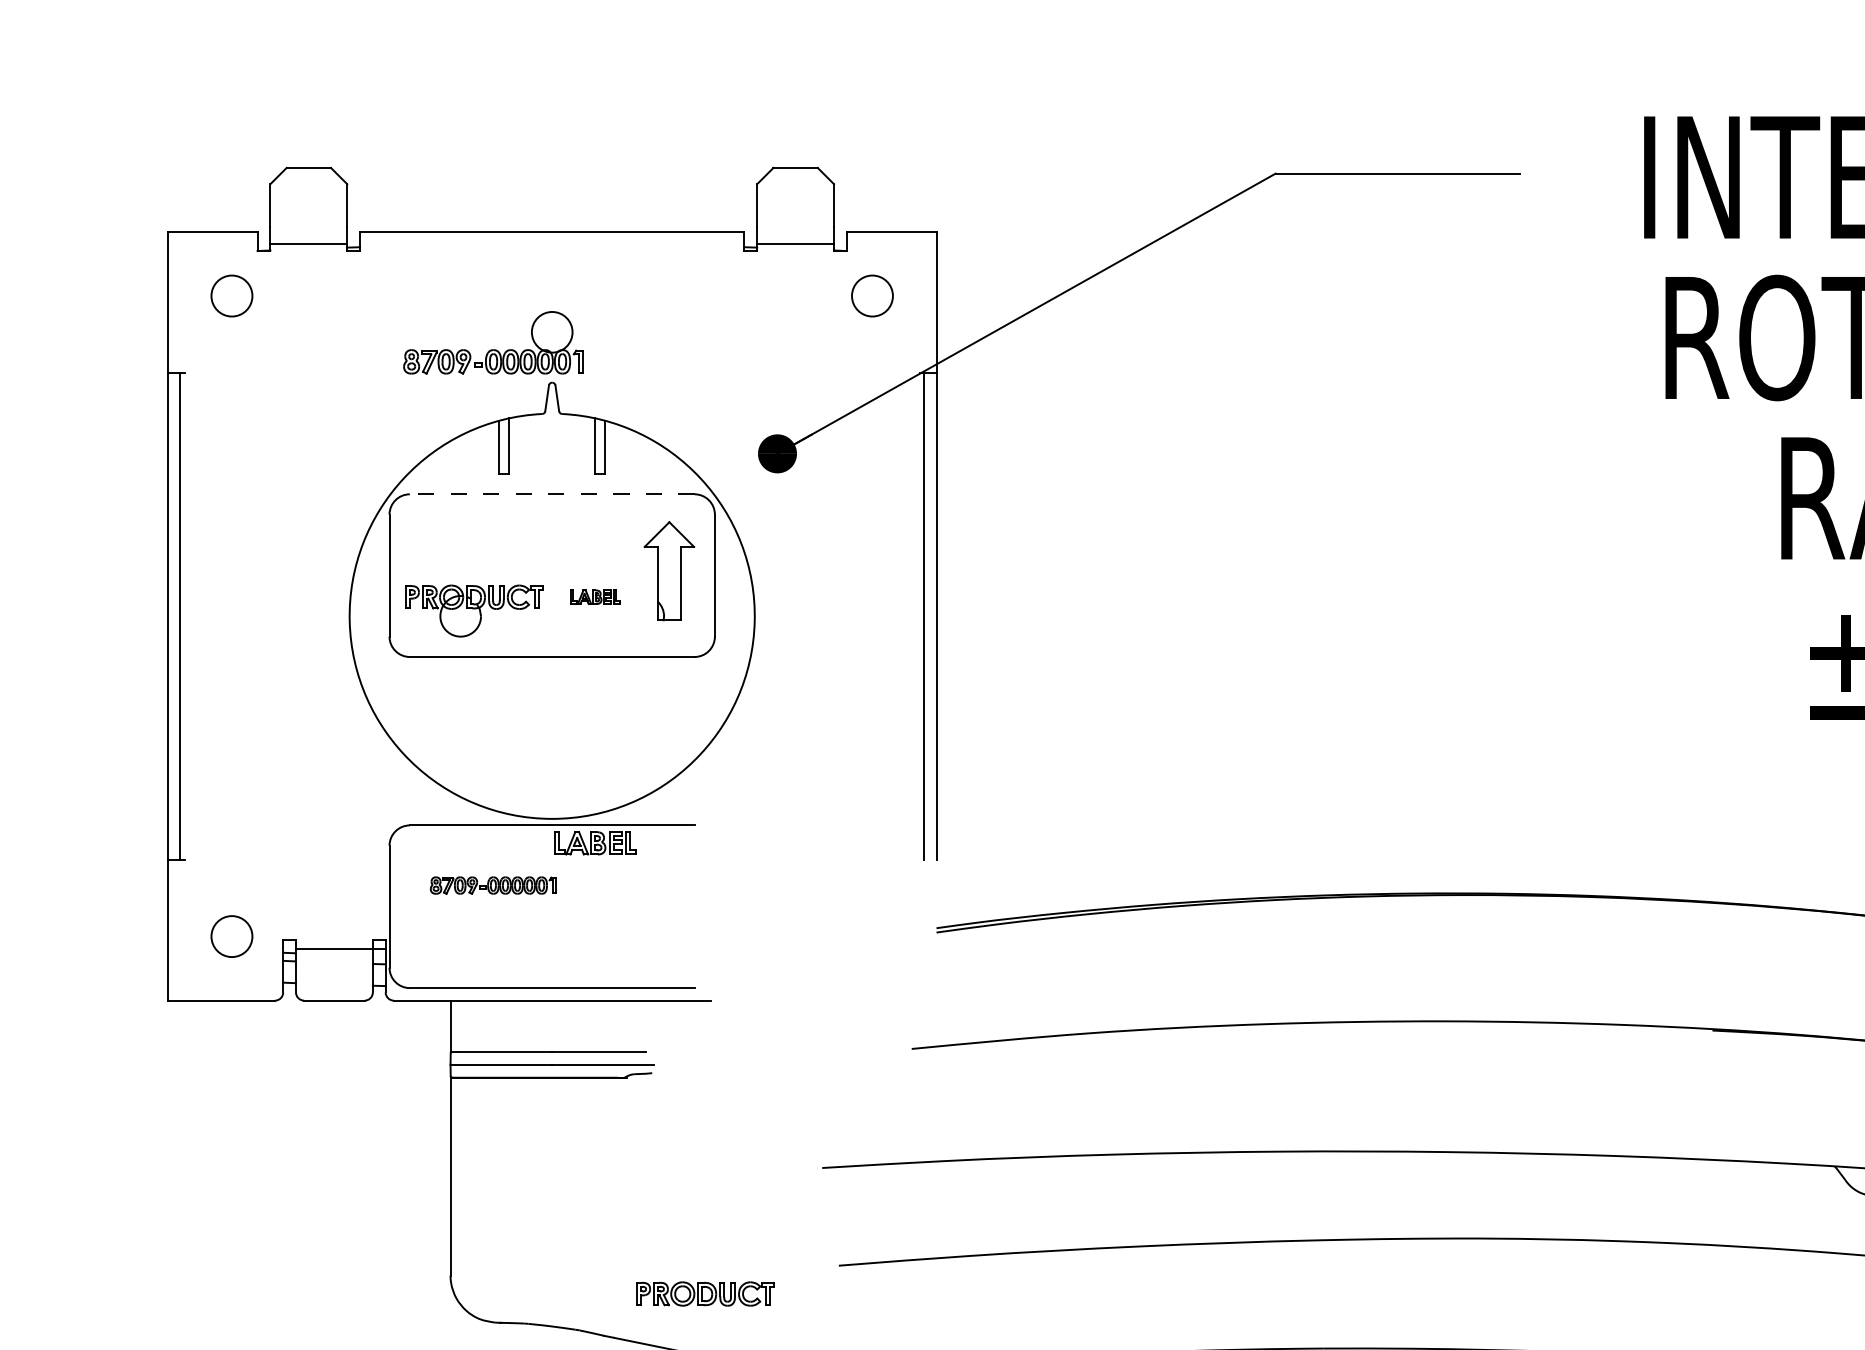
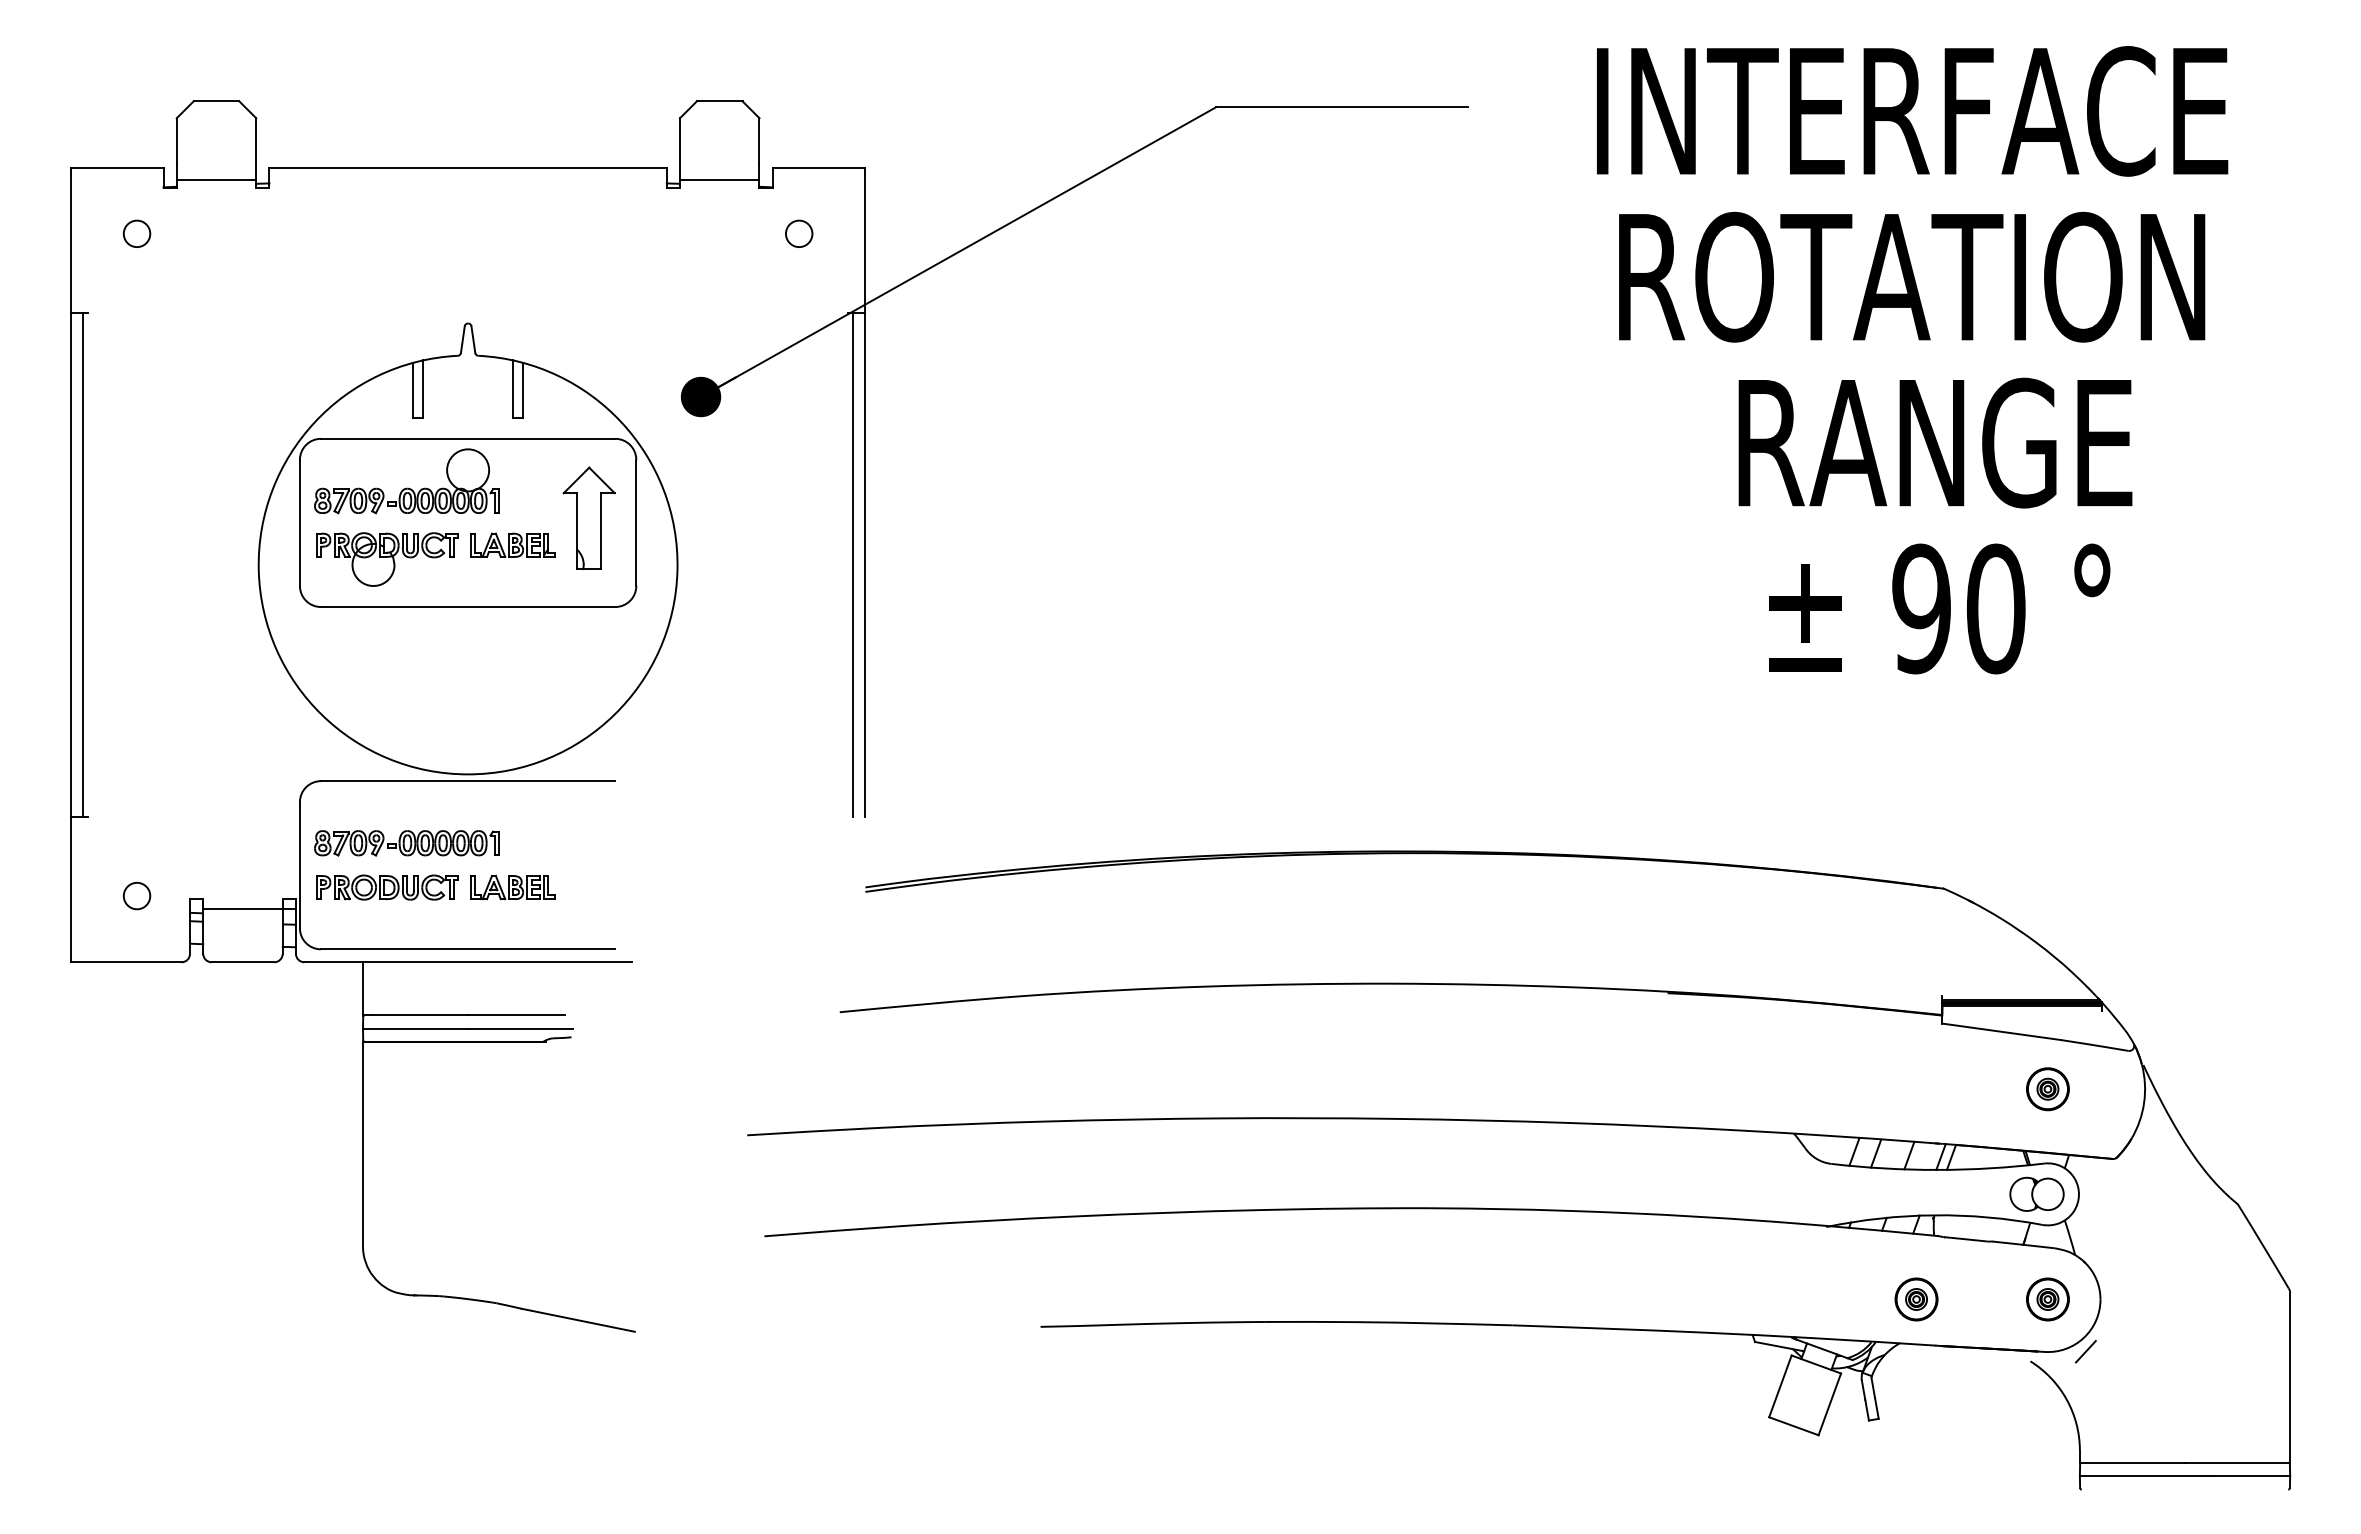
circle: (231, 295) -> (136, 233), size x0.62
circle: (871, 295) -> (798, 233), size x0.62
part: (492, 343) -> (406, 481), moved
line: (551, 493) -> (467, 438), dashed -> solid
part: (595, 596) -> (512, 544), size x1.67
part: (595, 843) -> (512, 887), moved
part: (492, 885) -> (406, 843), size x1.43
circle: (231, 936) -> (136, 895), size x0.62
part: (705, 1293) -> (387, 887), moved

